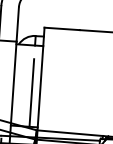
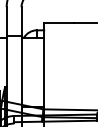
line: (32, 92) -> (37, 77), removed

